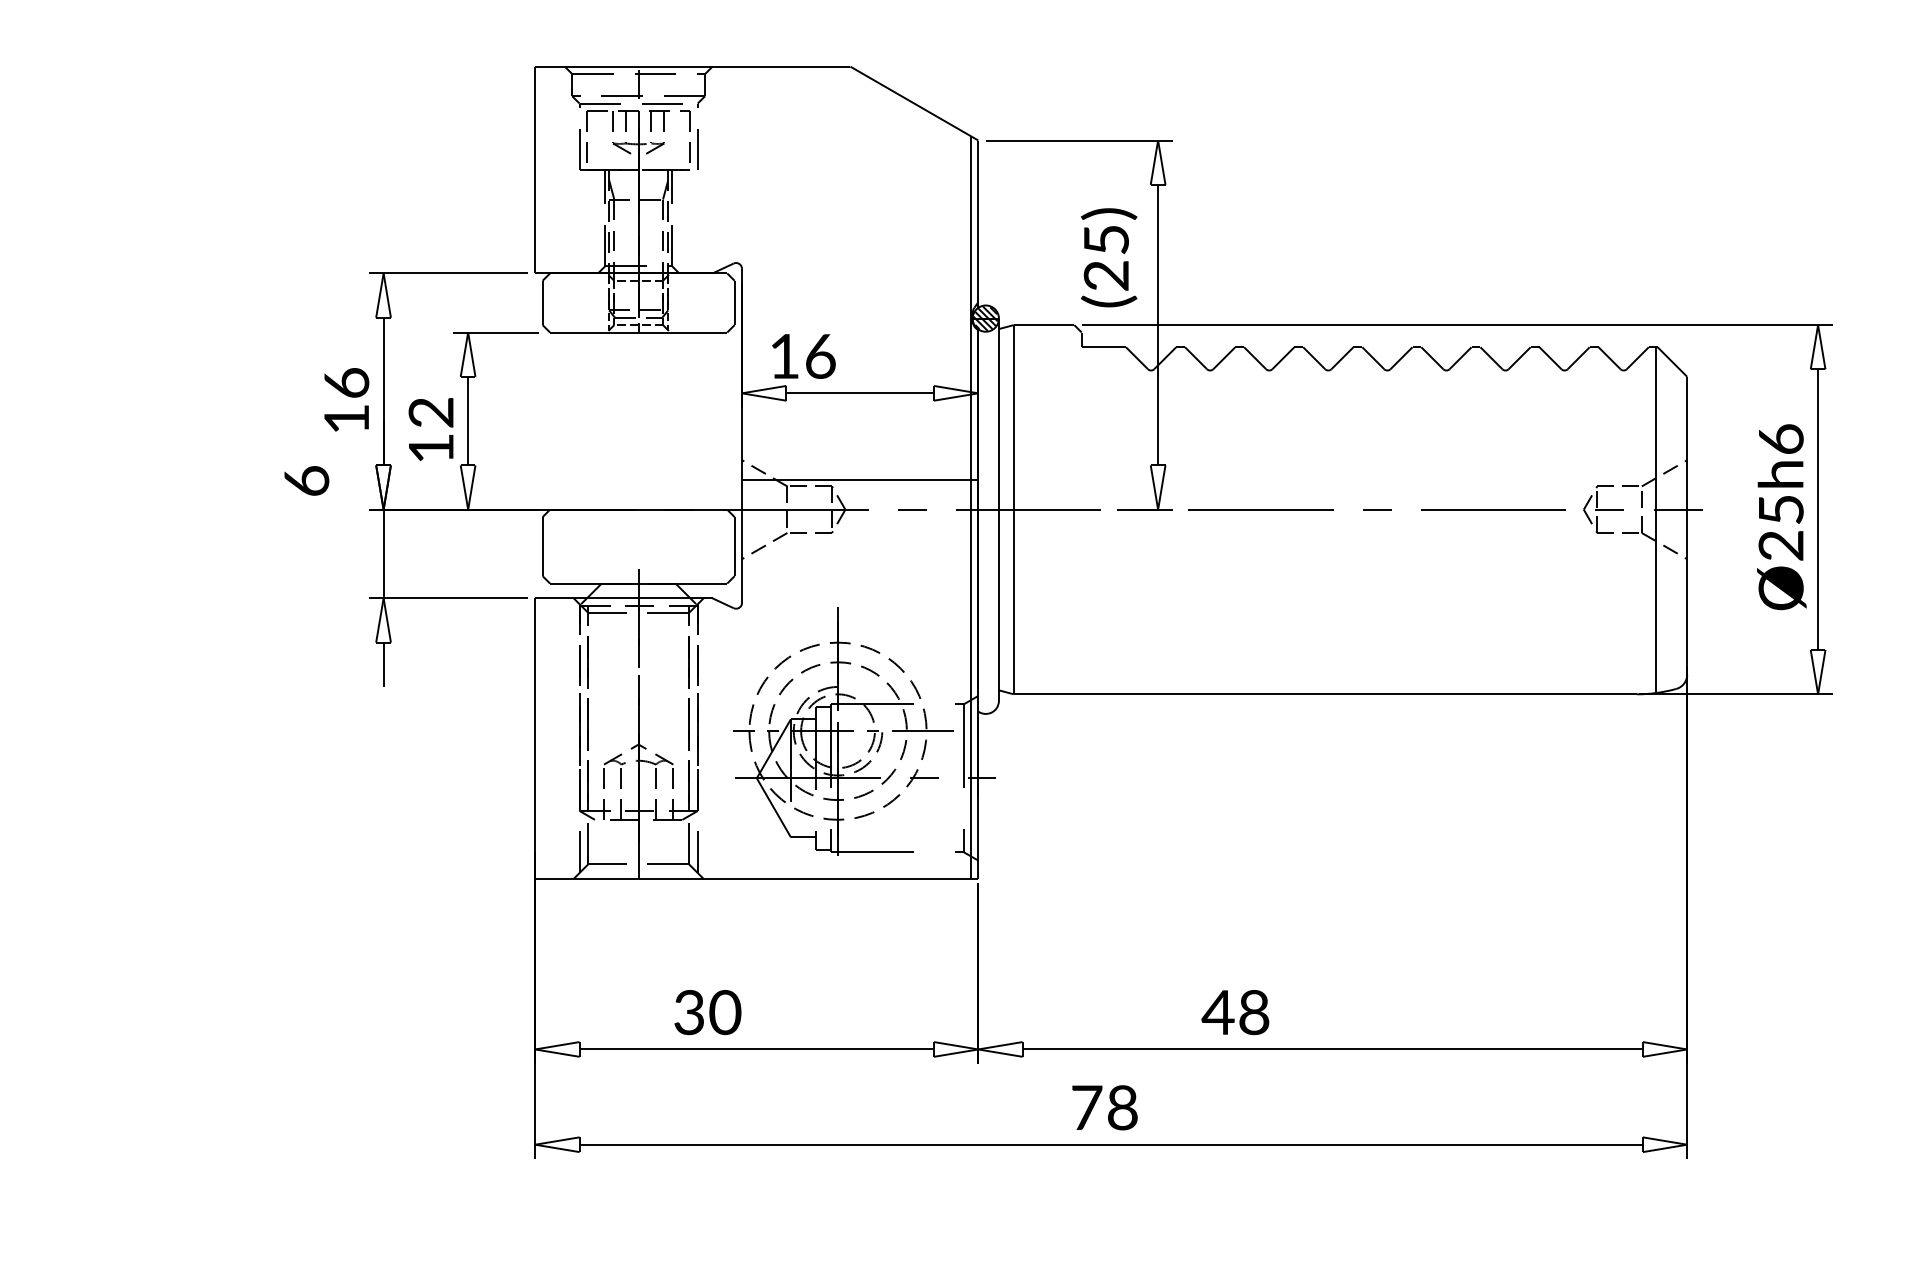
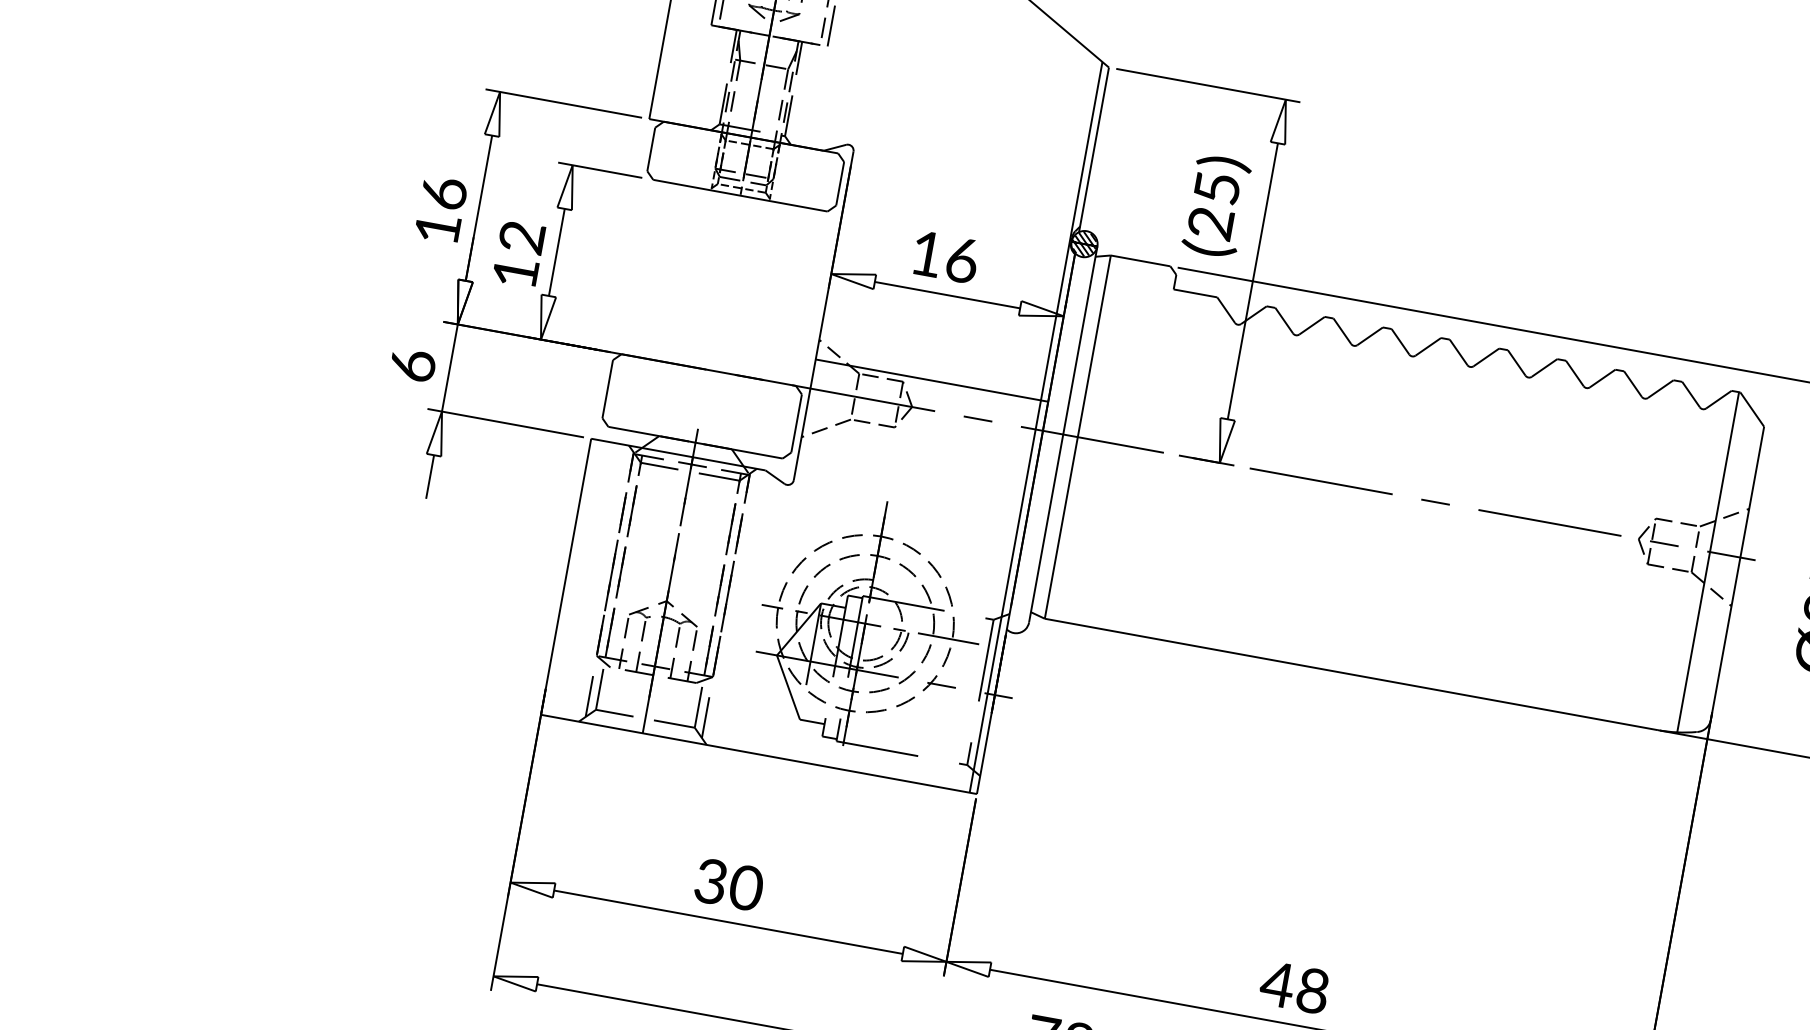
text: (803, 356) -> (945, 257), moved
text: (306, 480) -> (412, 364), moved
text: (707, 1012) -> (728, 884), moved
text: (1235, 1012) -> (1294, 987), moved

